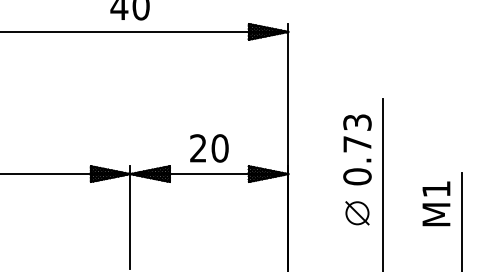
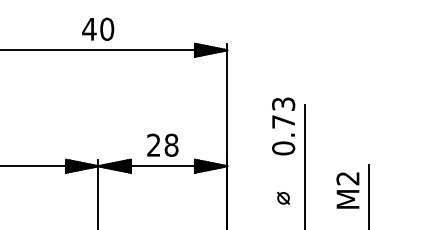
text: (220, 148) -> (171, 145), 20 -> 28
text: (357, 149) -> (283, 126), moved
text: (435, 189) -> (347, 178), M1 -> M2
part: (357, 213) -> (283, 198), size x0.6

